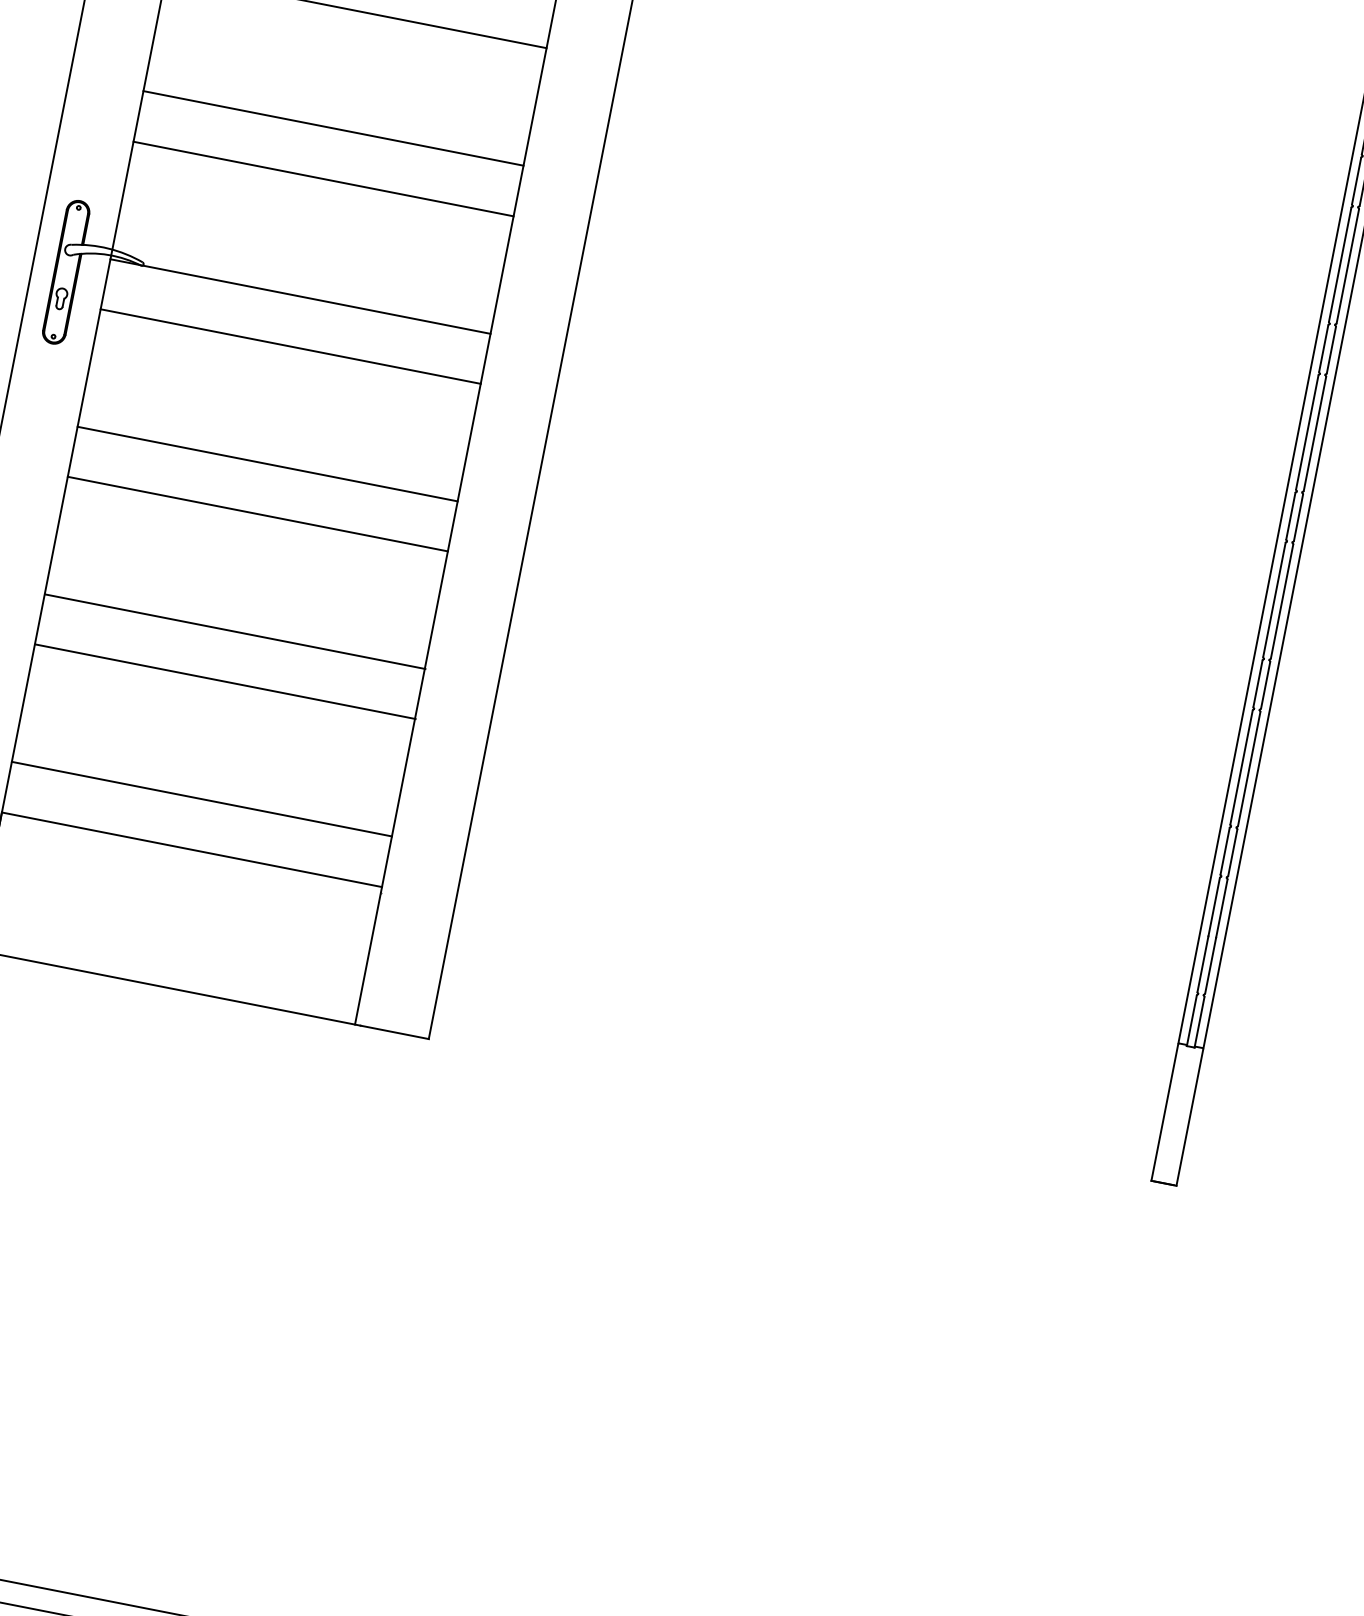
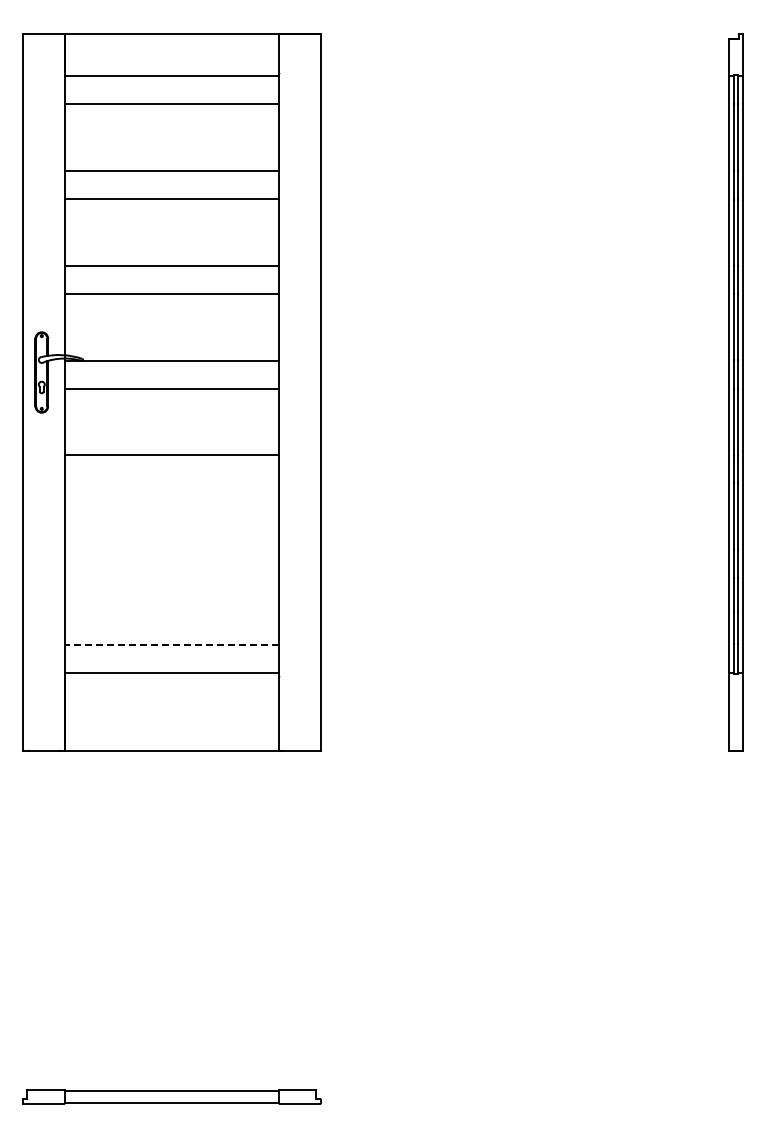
line: (257, 513) -> (171, 483), removed
line: (234, 630) -> (171, 549), removed
line: (224, 682) -> (171, 578), removed
line: (201, 798) -> (171, 644), solid -> dashed

